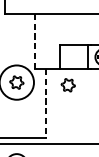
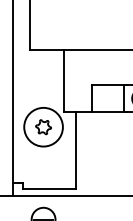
line: (34, 42) -> (63, 81), dashed -> solid
part: (68, 85) -> (101, 130), removed
line: (46, 103) -> (76, 150), dashed -> solid

